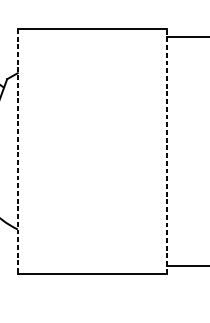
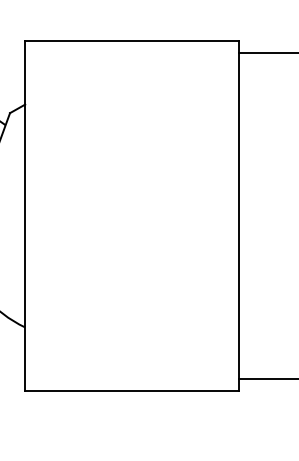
line: (18, 151) -> (25, 216), dashed -> solid
line: (167, 151) -> (238, 216), dashed -> solid

